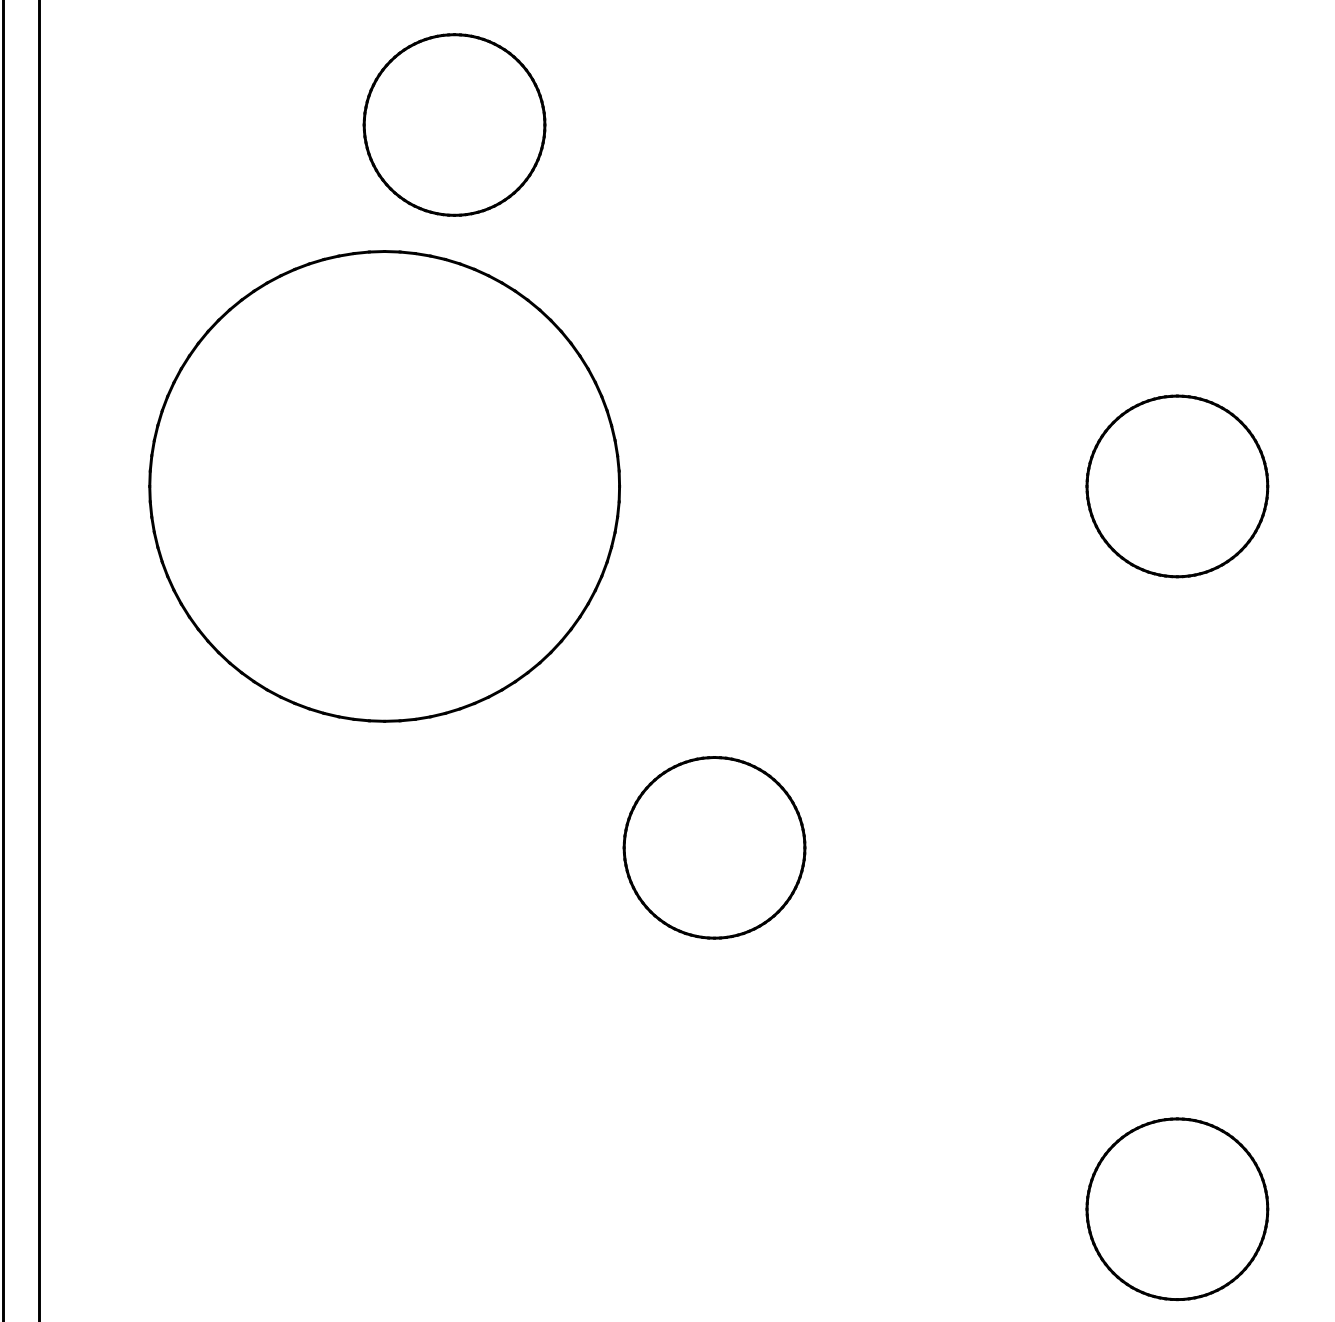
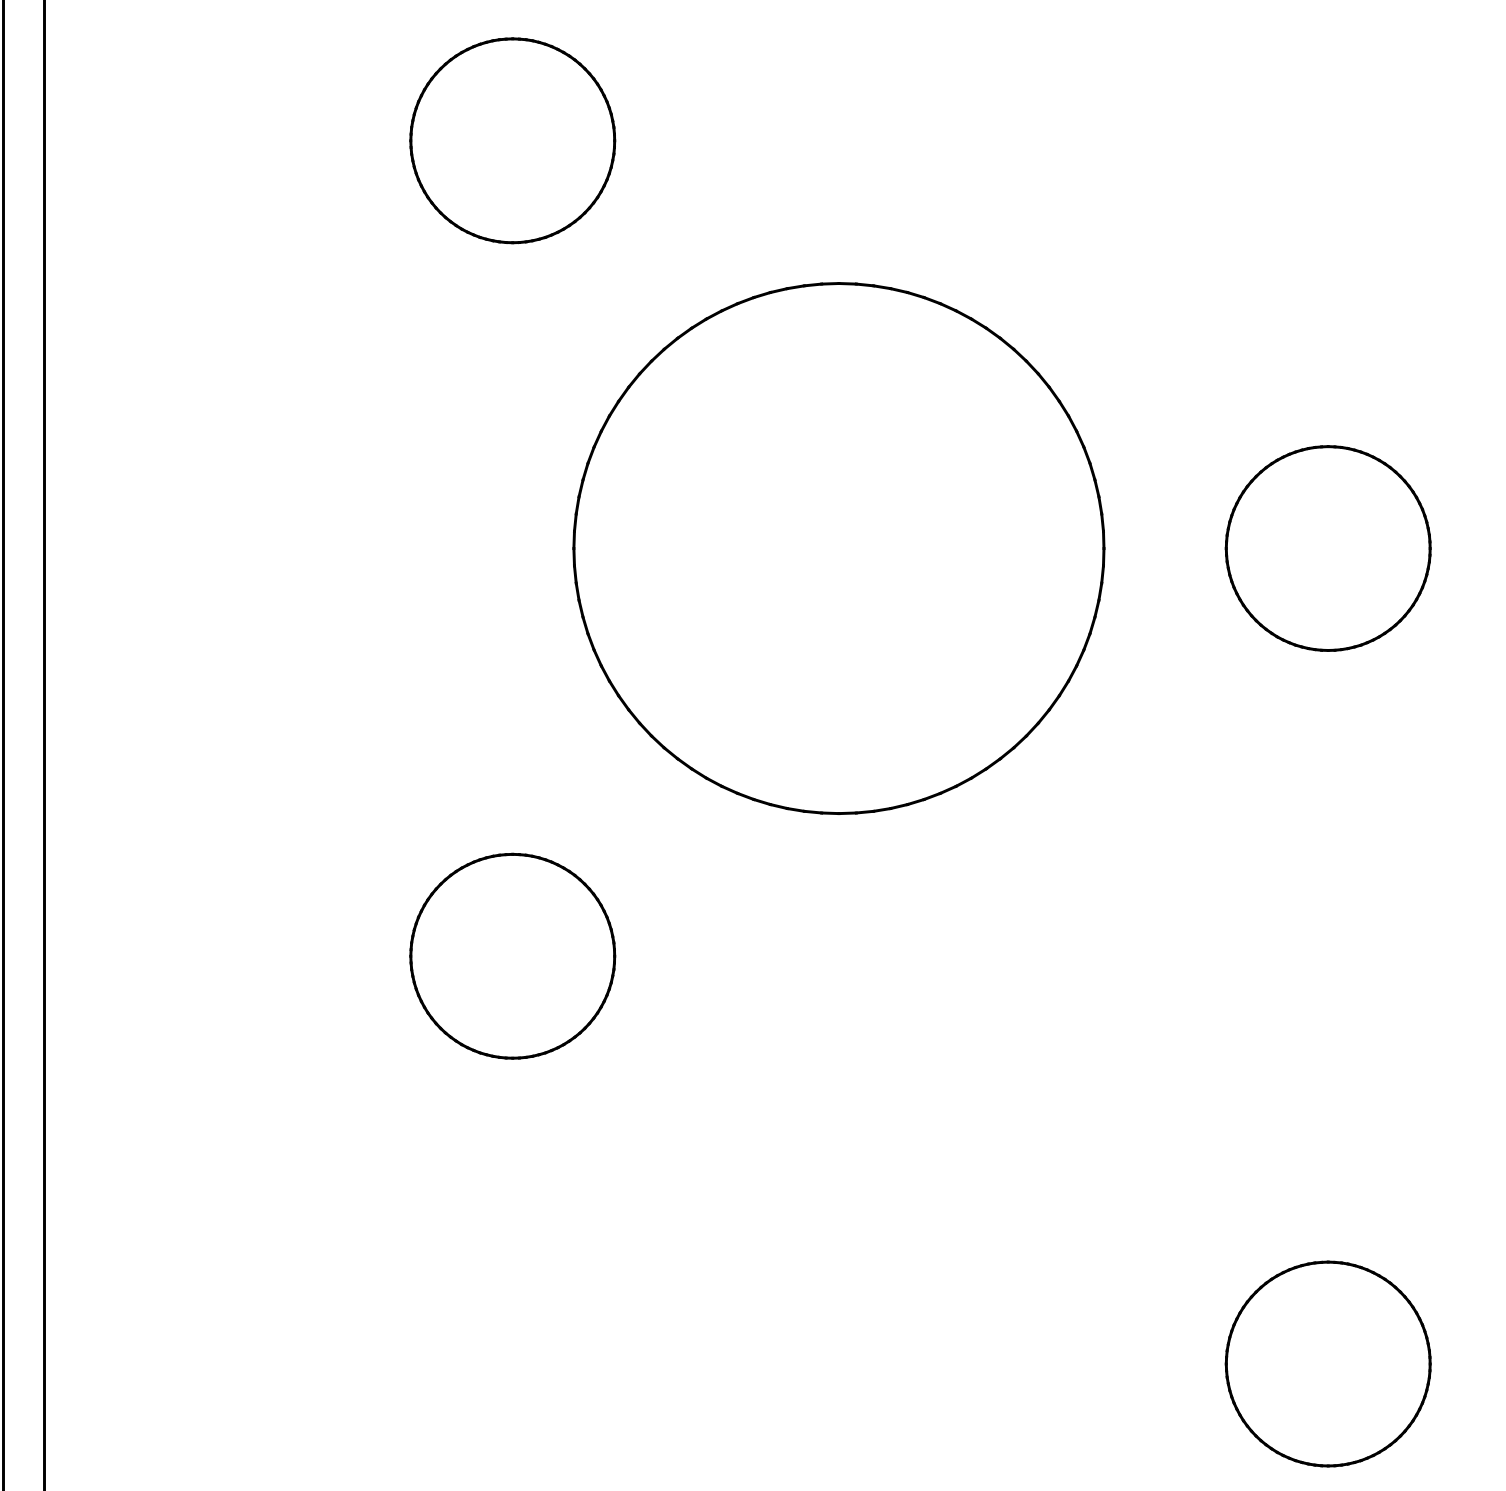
part: (384, 486) -> (838, 548), moved
part: (714, 847) -> (512, 955), moved

